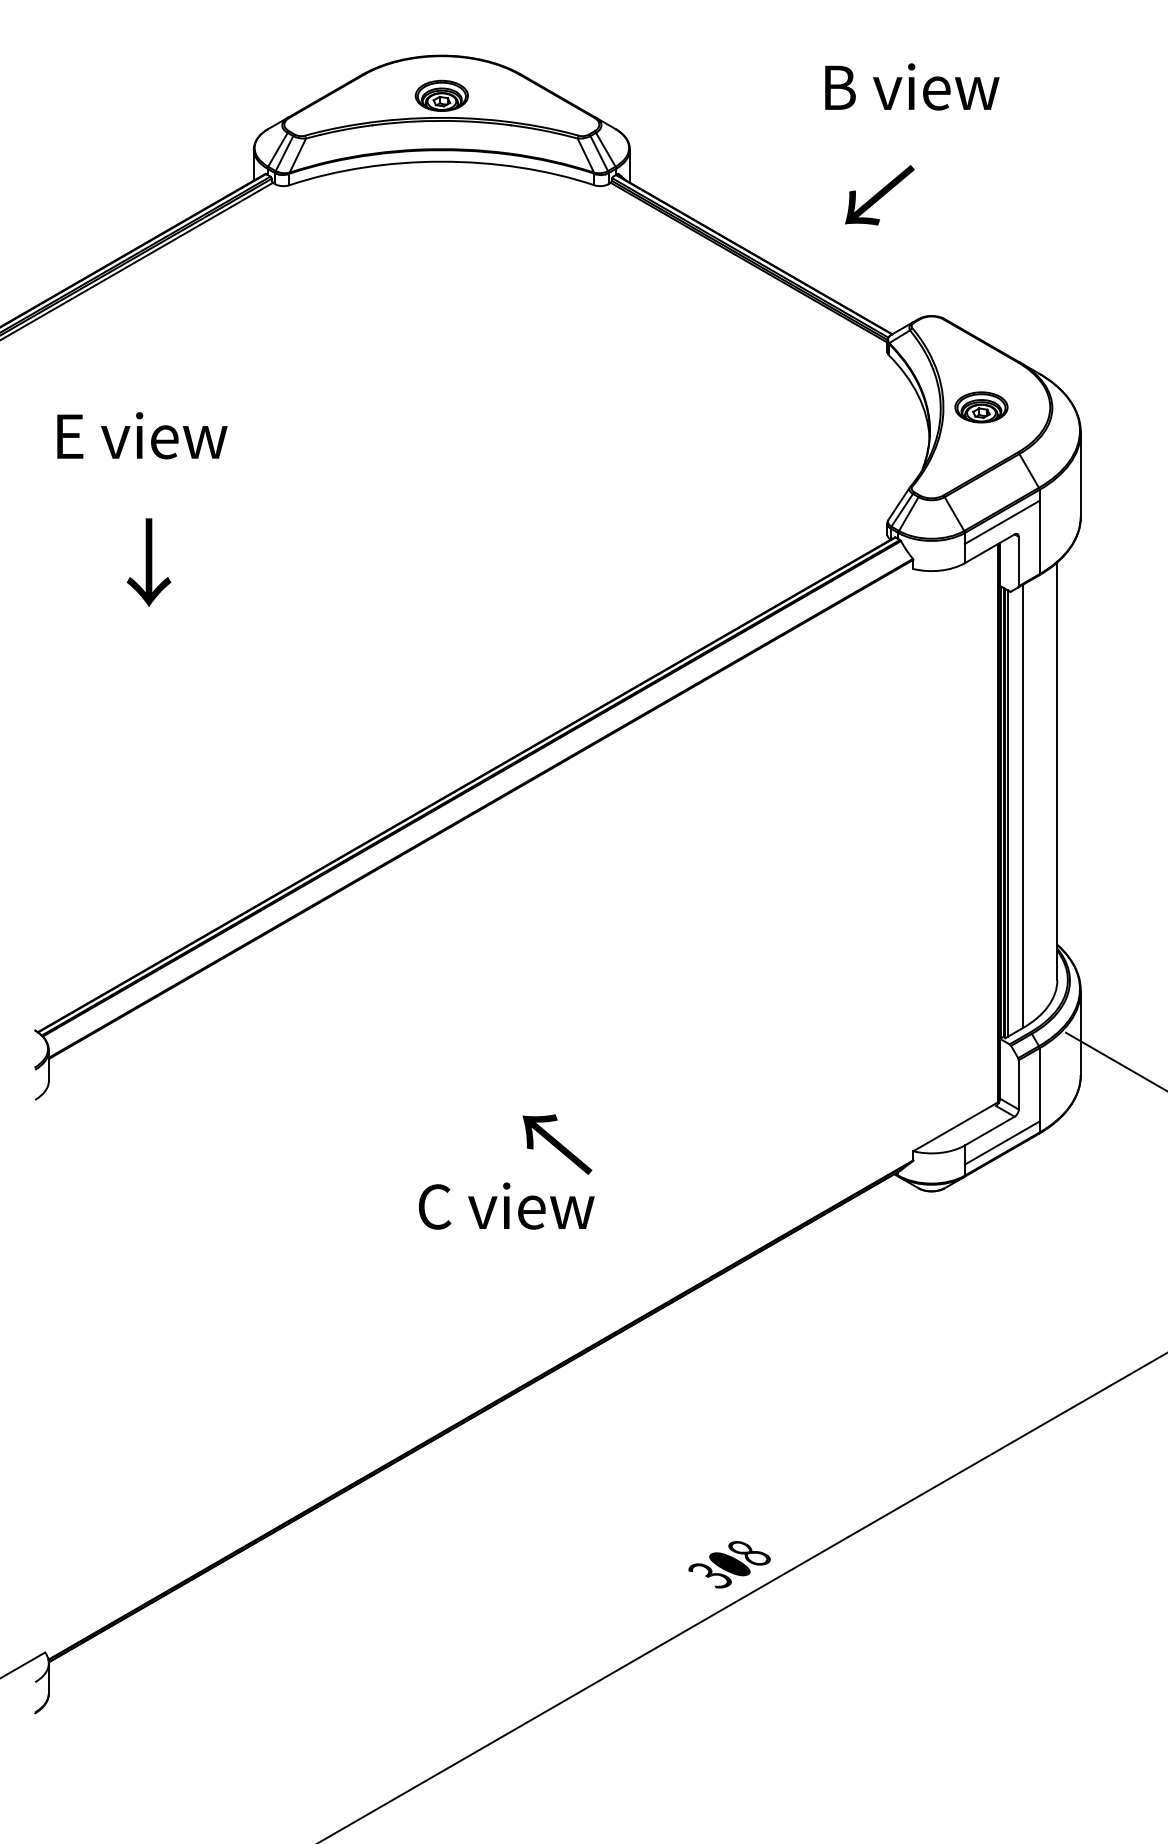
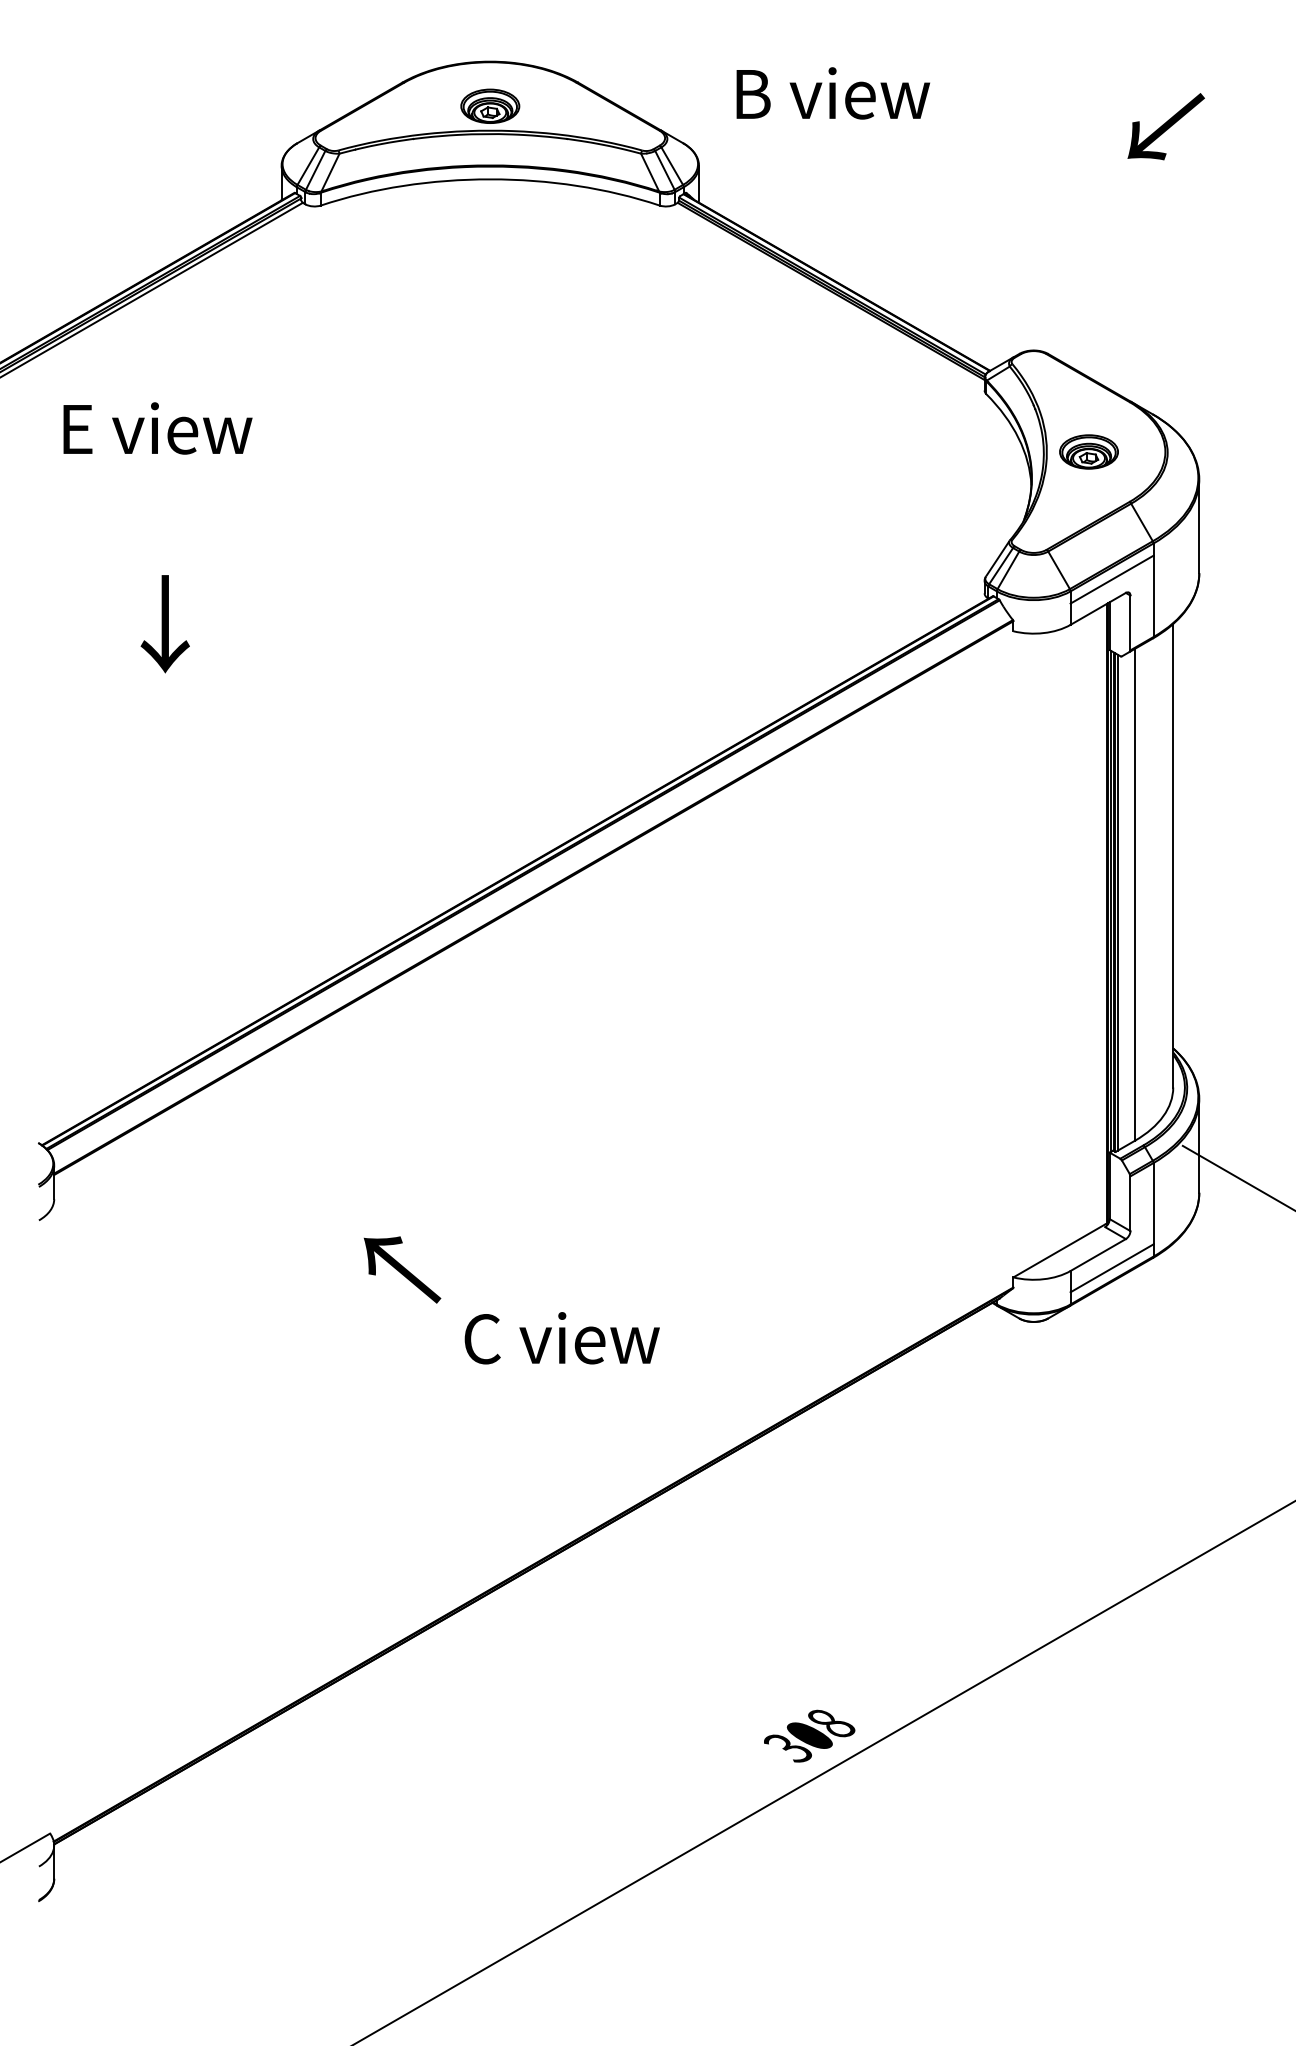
text: (911, 87) -> (832, 93), moved
text: (879, 195) -> (1165, 126), moved
text: (141, 435) -> (157, 428), moved
text: (557, 1144) -> (402, 1269), moved

